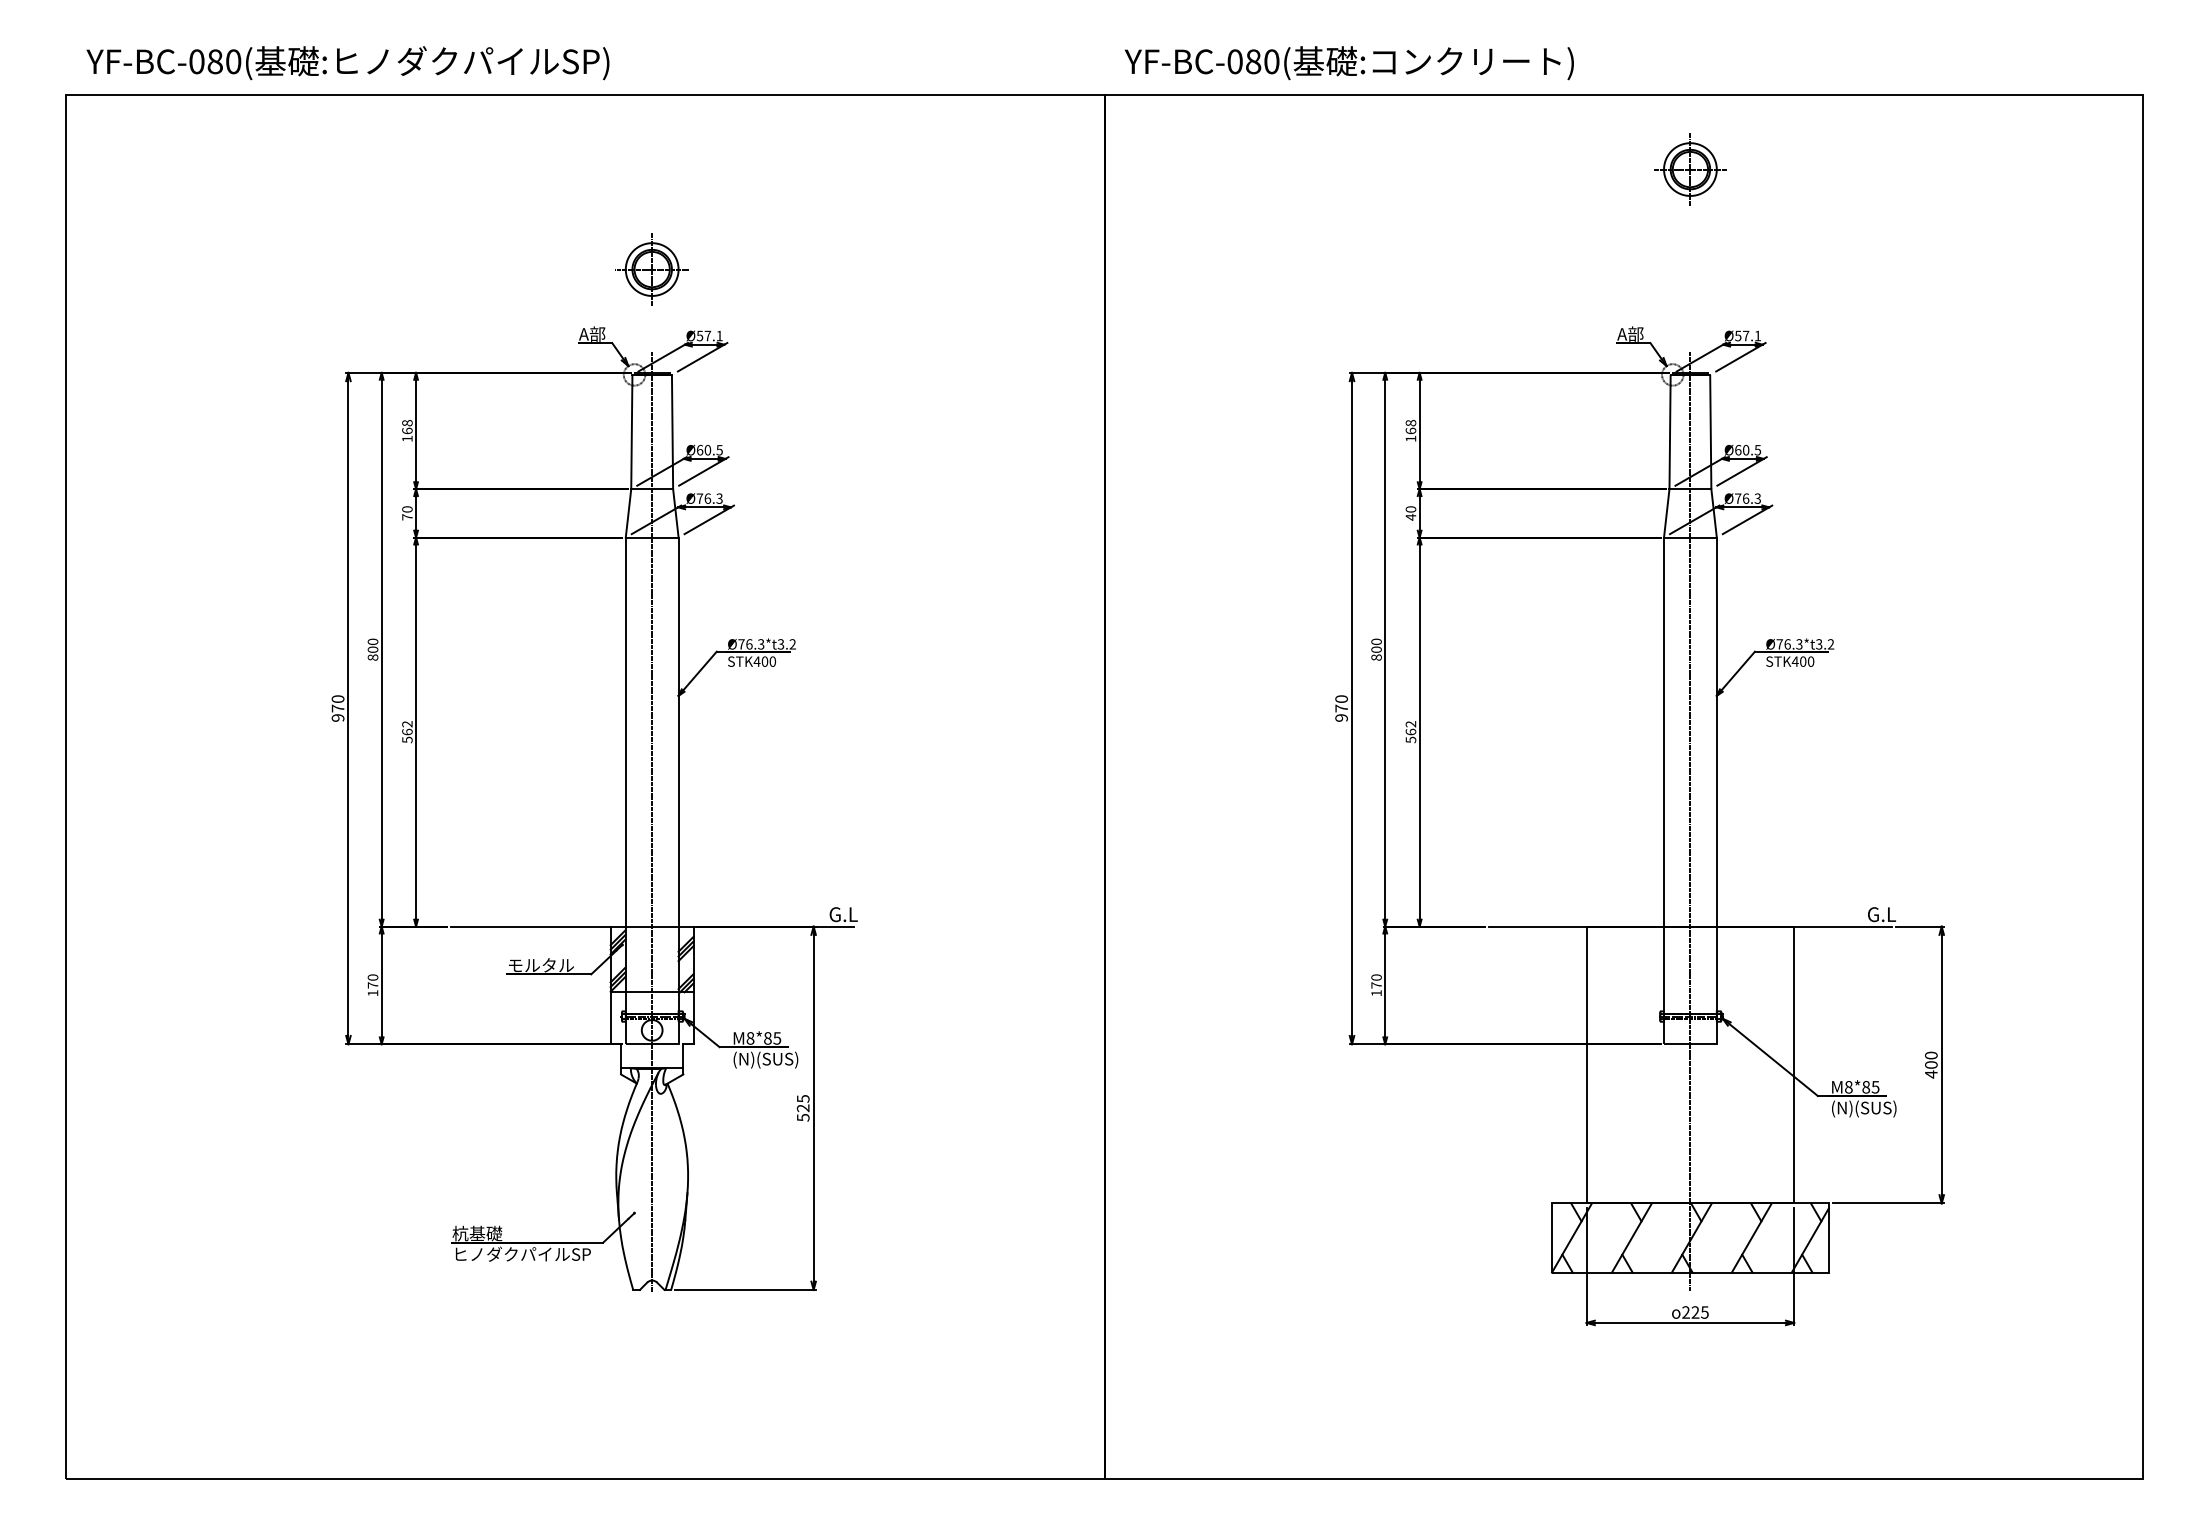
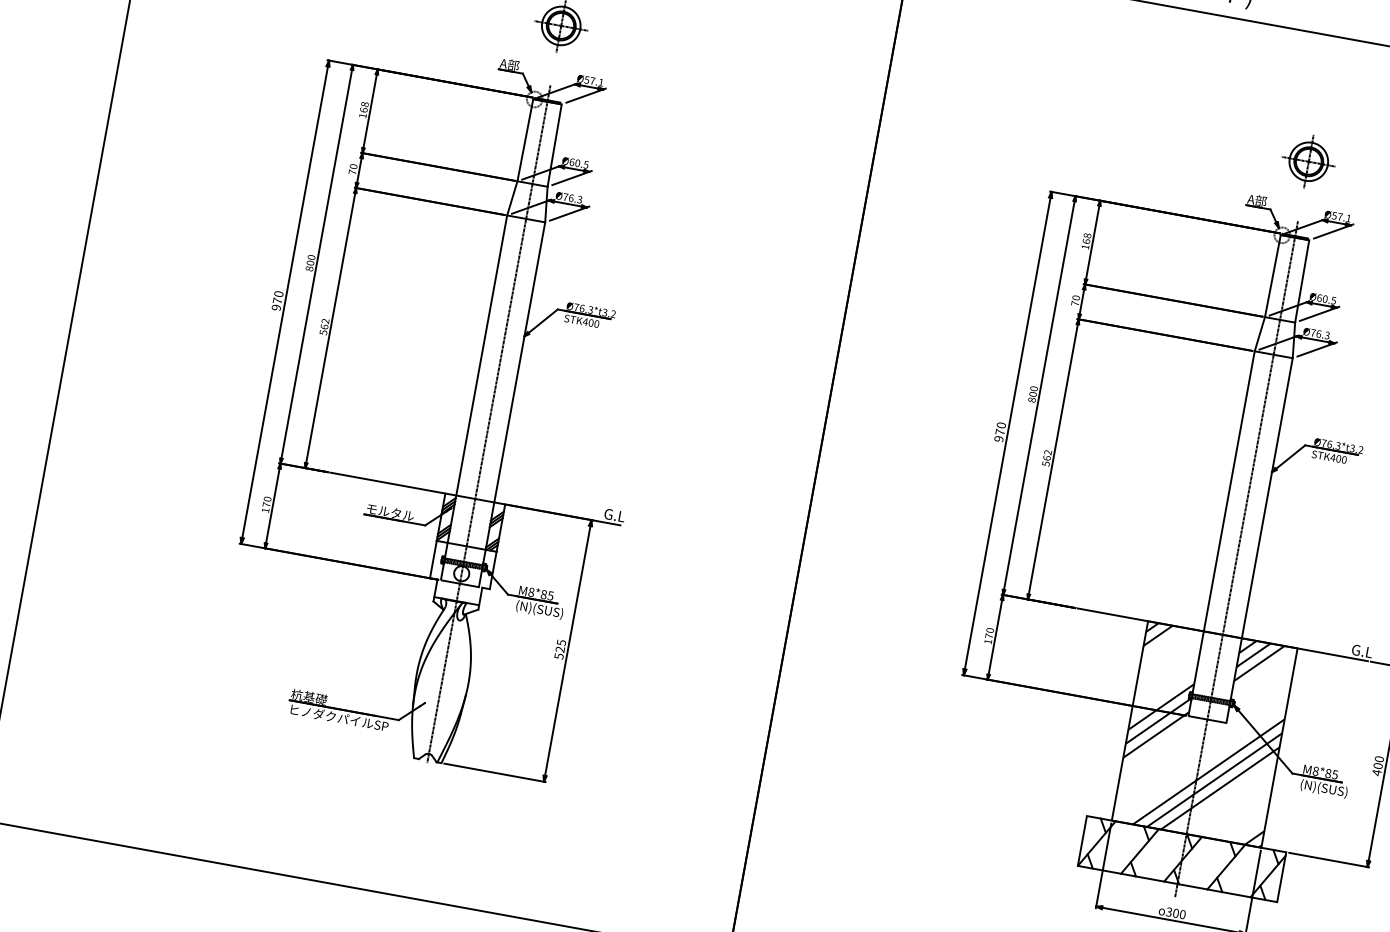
part: (1690, 169) -> (1308, 161), moved
text: (1410, 516) -> (1074, 302), 40 -> 70
hatch: (1690, 1064) -> (1204, 734), added
text: (1695, 1312) -> (1175, 913), 225 -> 300

